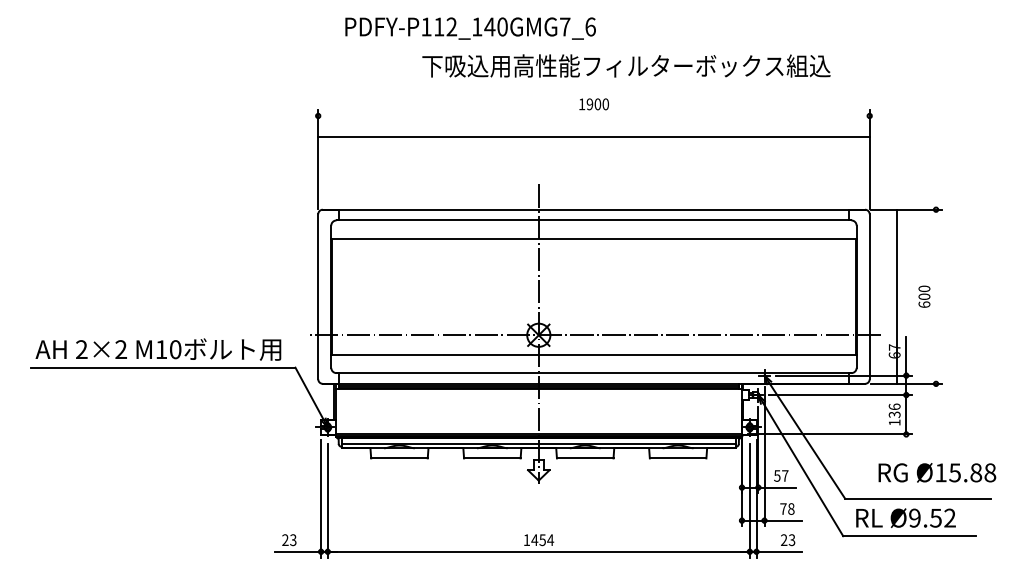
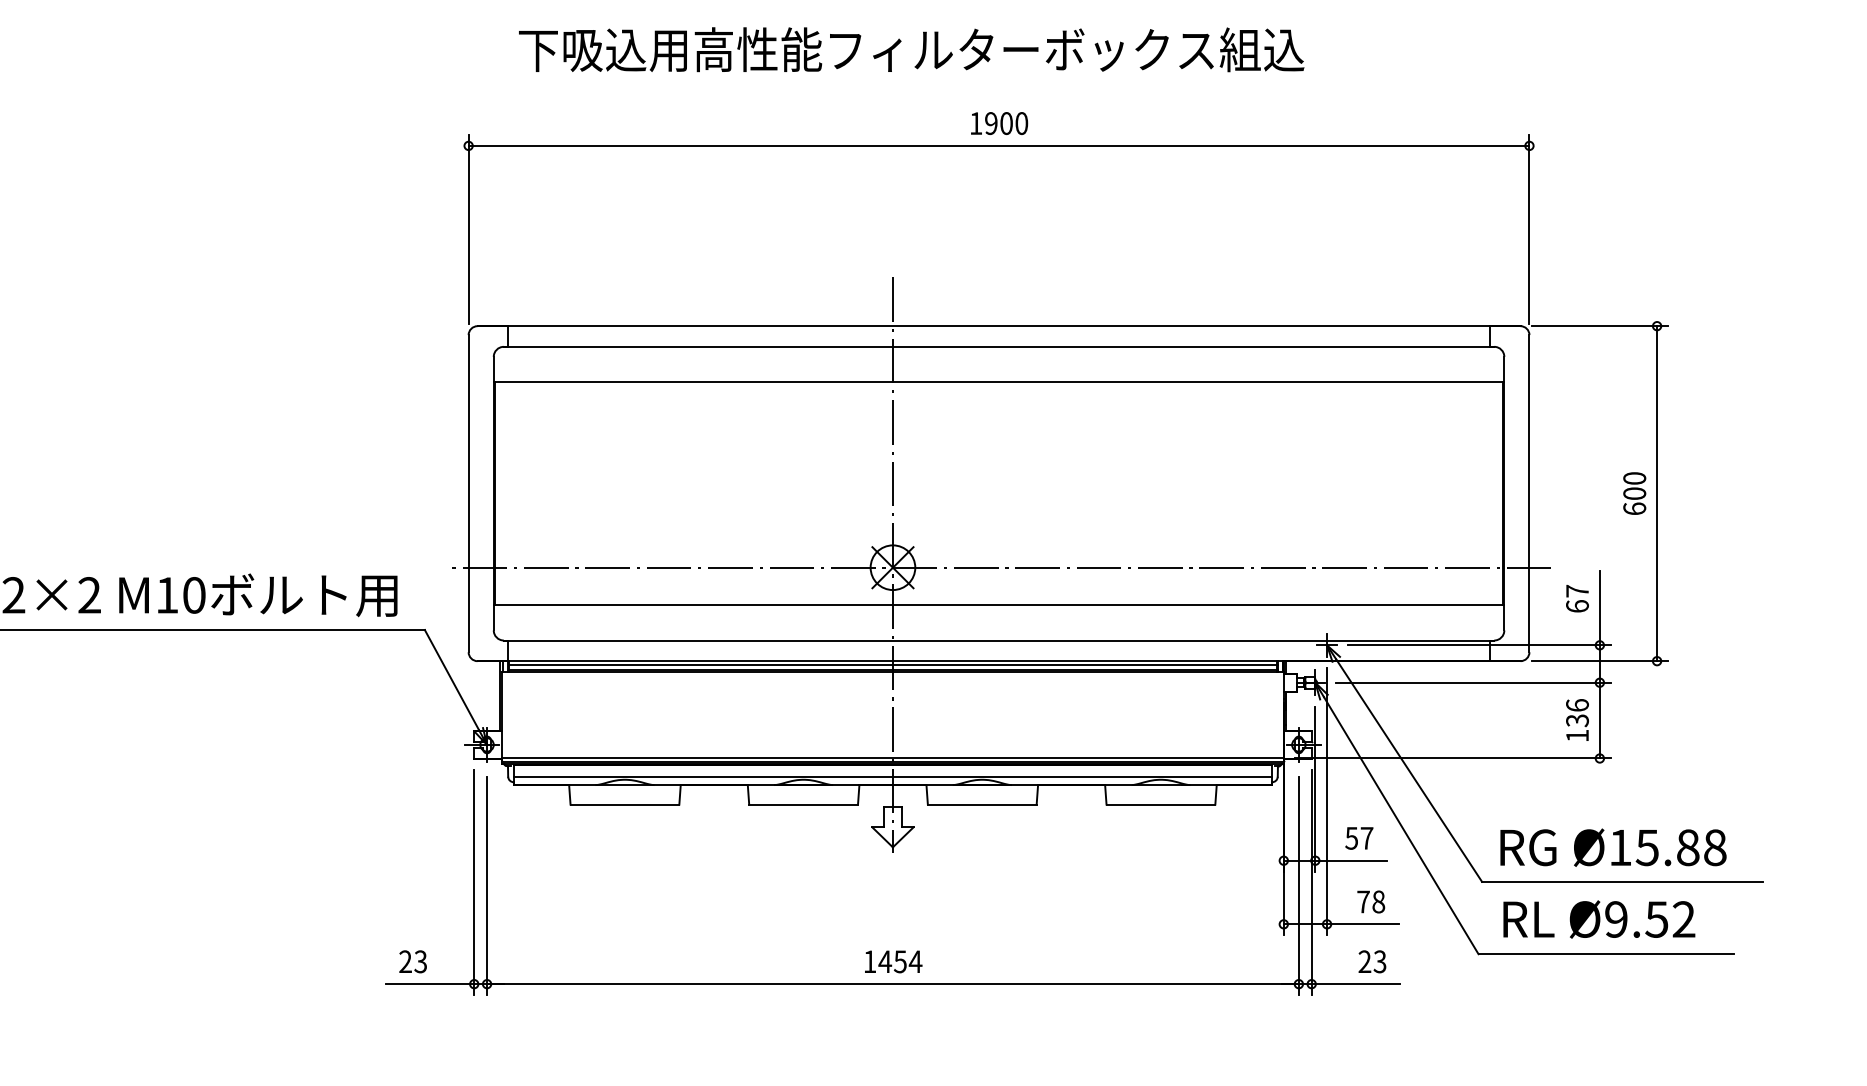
text: (626, 65) -> (911, 48), moved
line: (593, 136) -> (998, 144), moved
line: (897, 296) -> (1657, 493), moved
text: (937, 472) -> (1613, 847), moved

